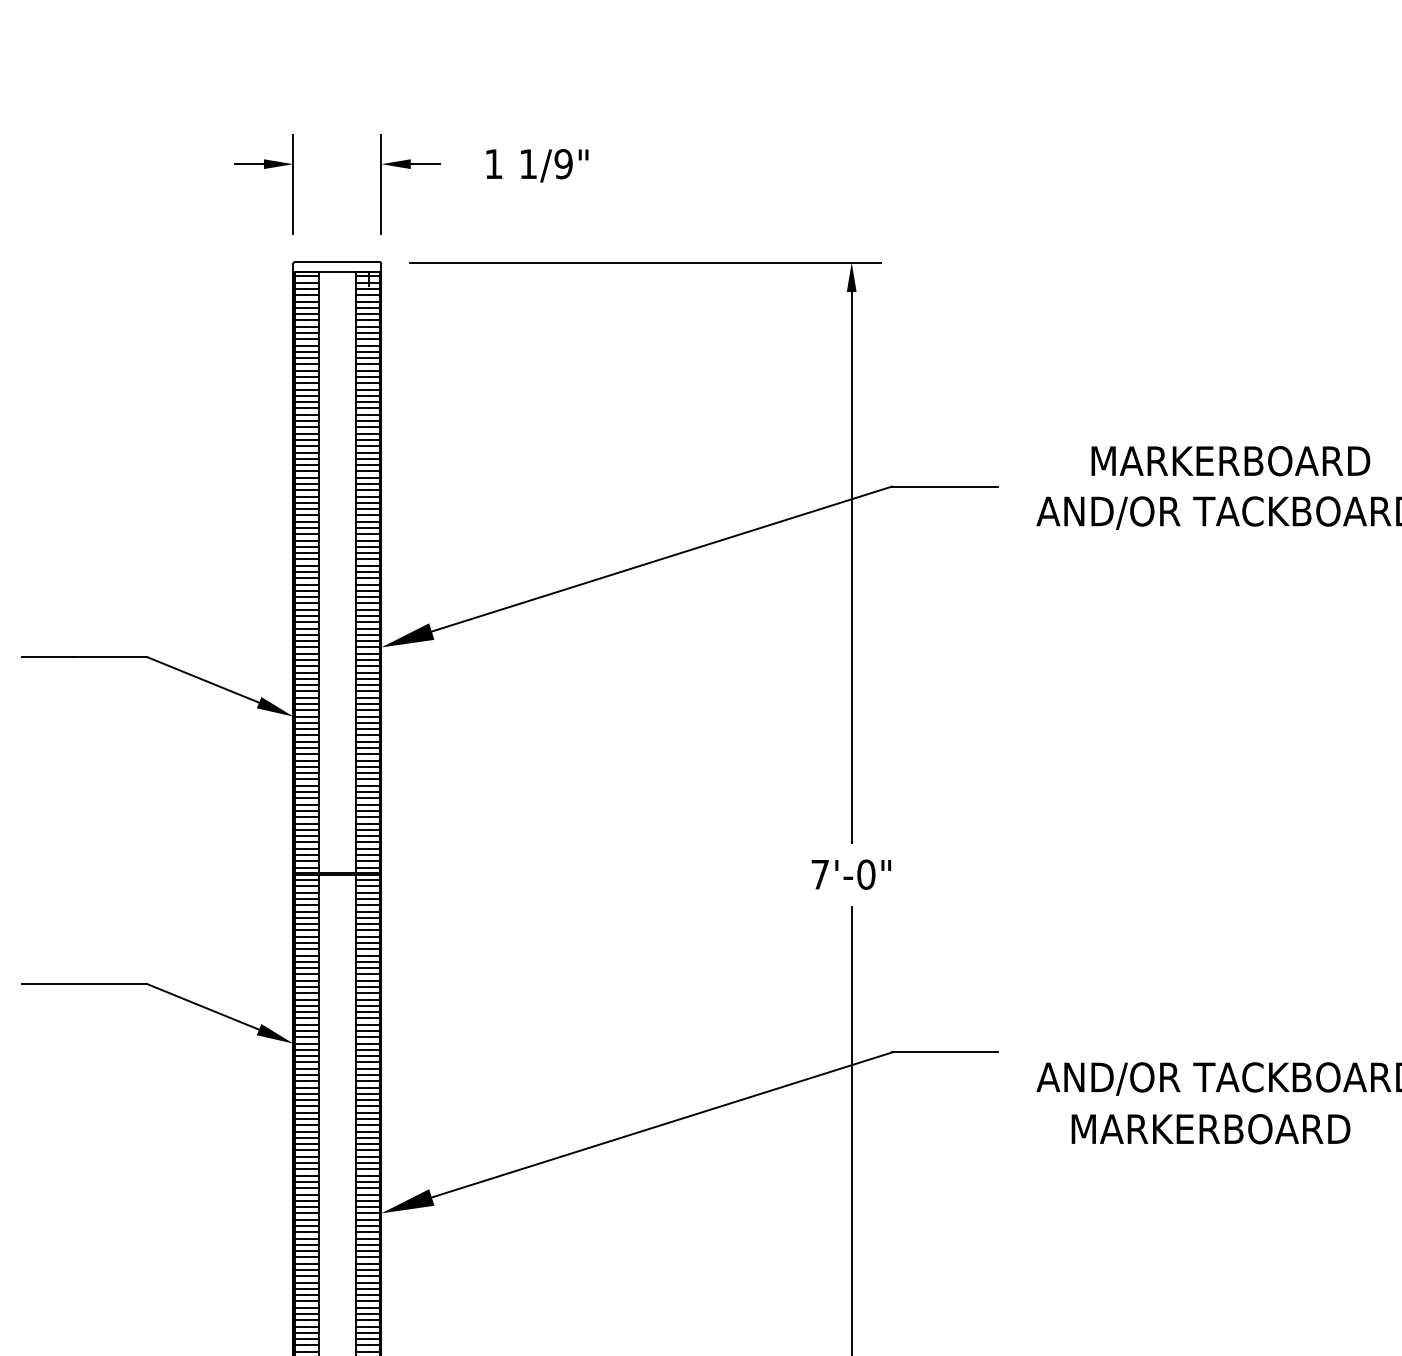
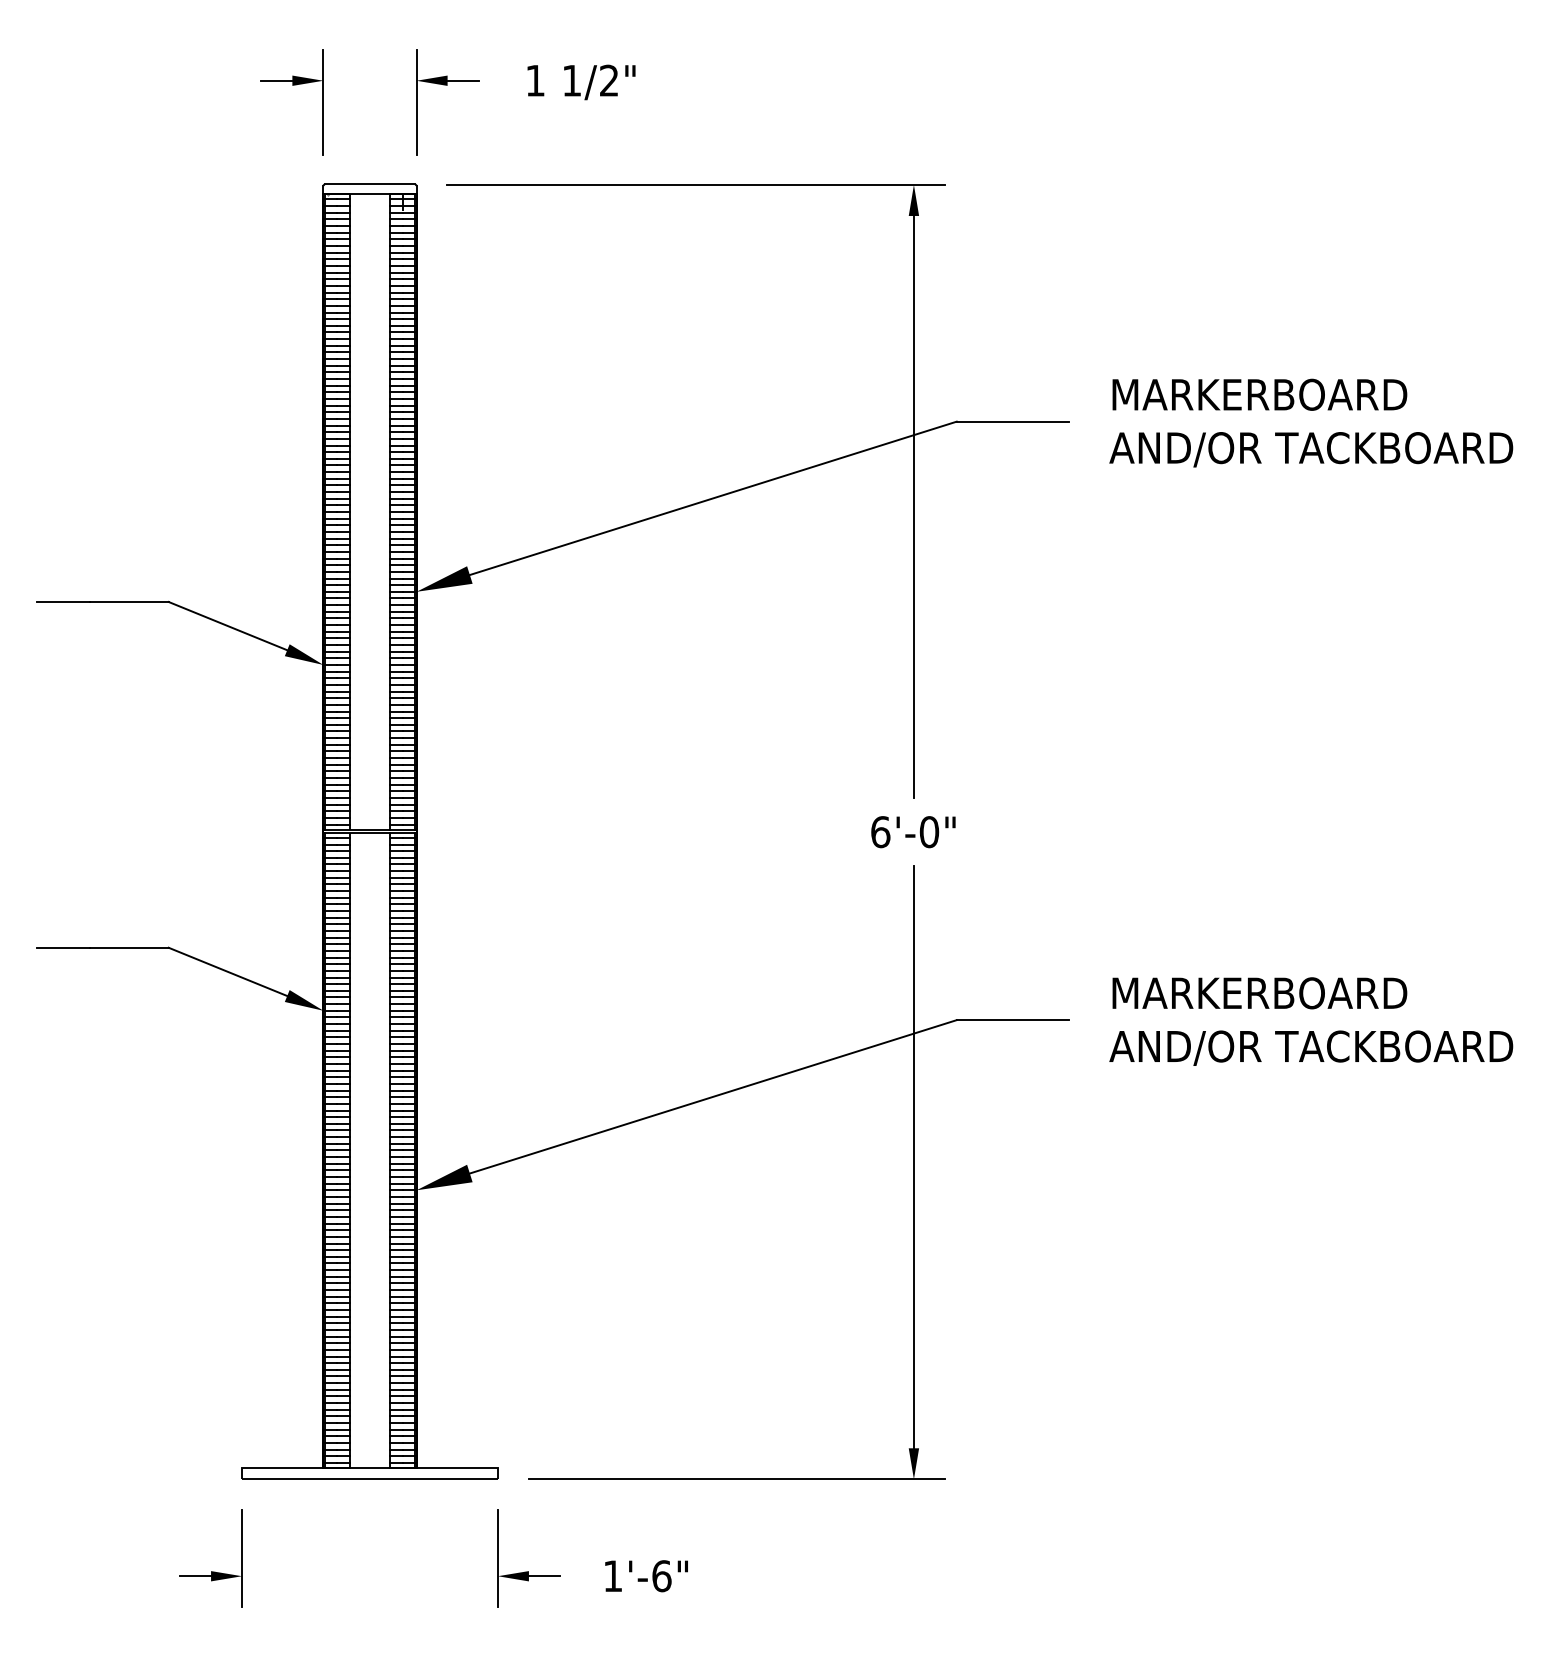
text: (562, 163) -> (608, 80), 1/9" -> 1/2"
text: (1230, 460) -> (1259, 394), moved
text: (820, 875) -> (880, 832), 7'-0" -> 6'-0"
text: (1210, 1129) -> (1259, 993), moved

